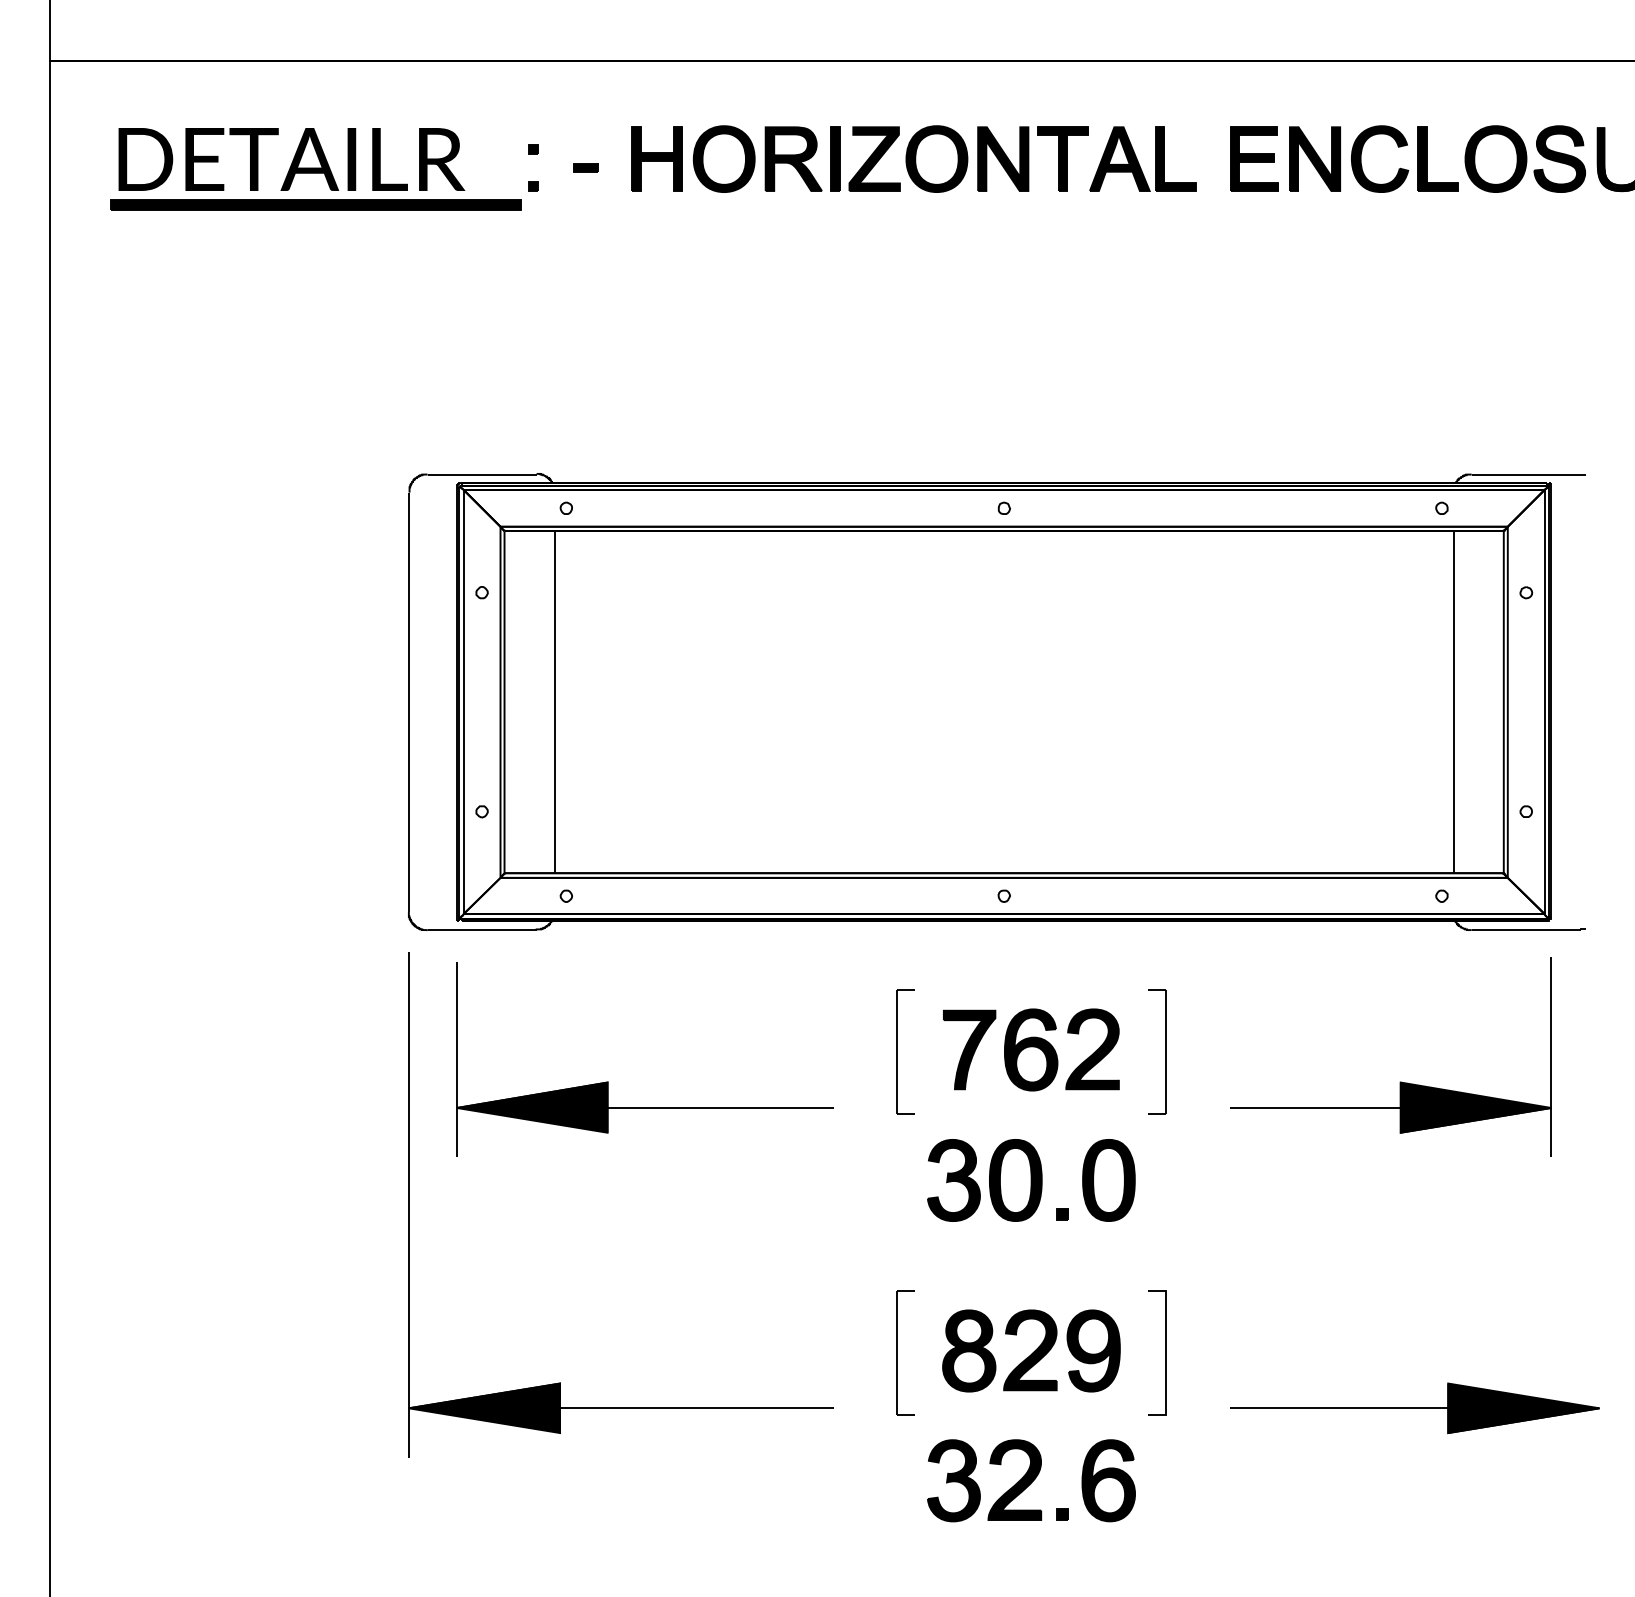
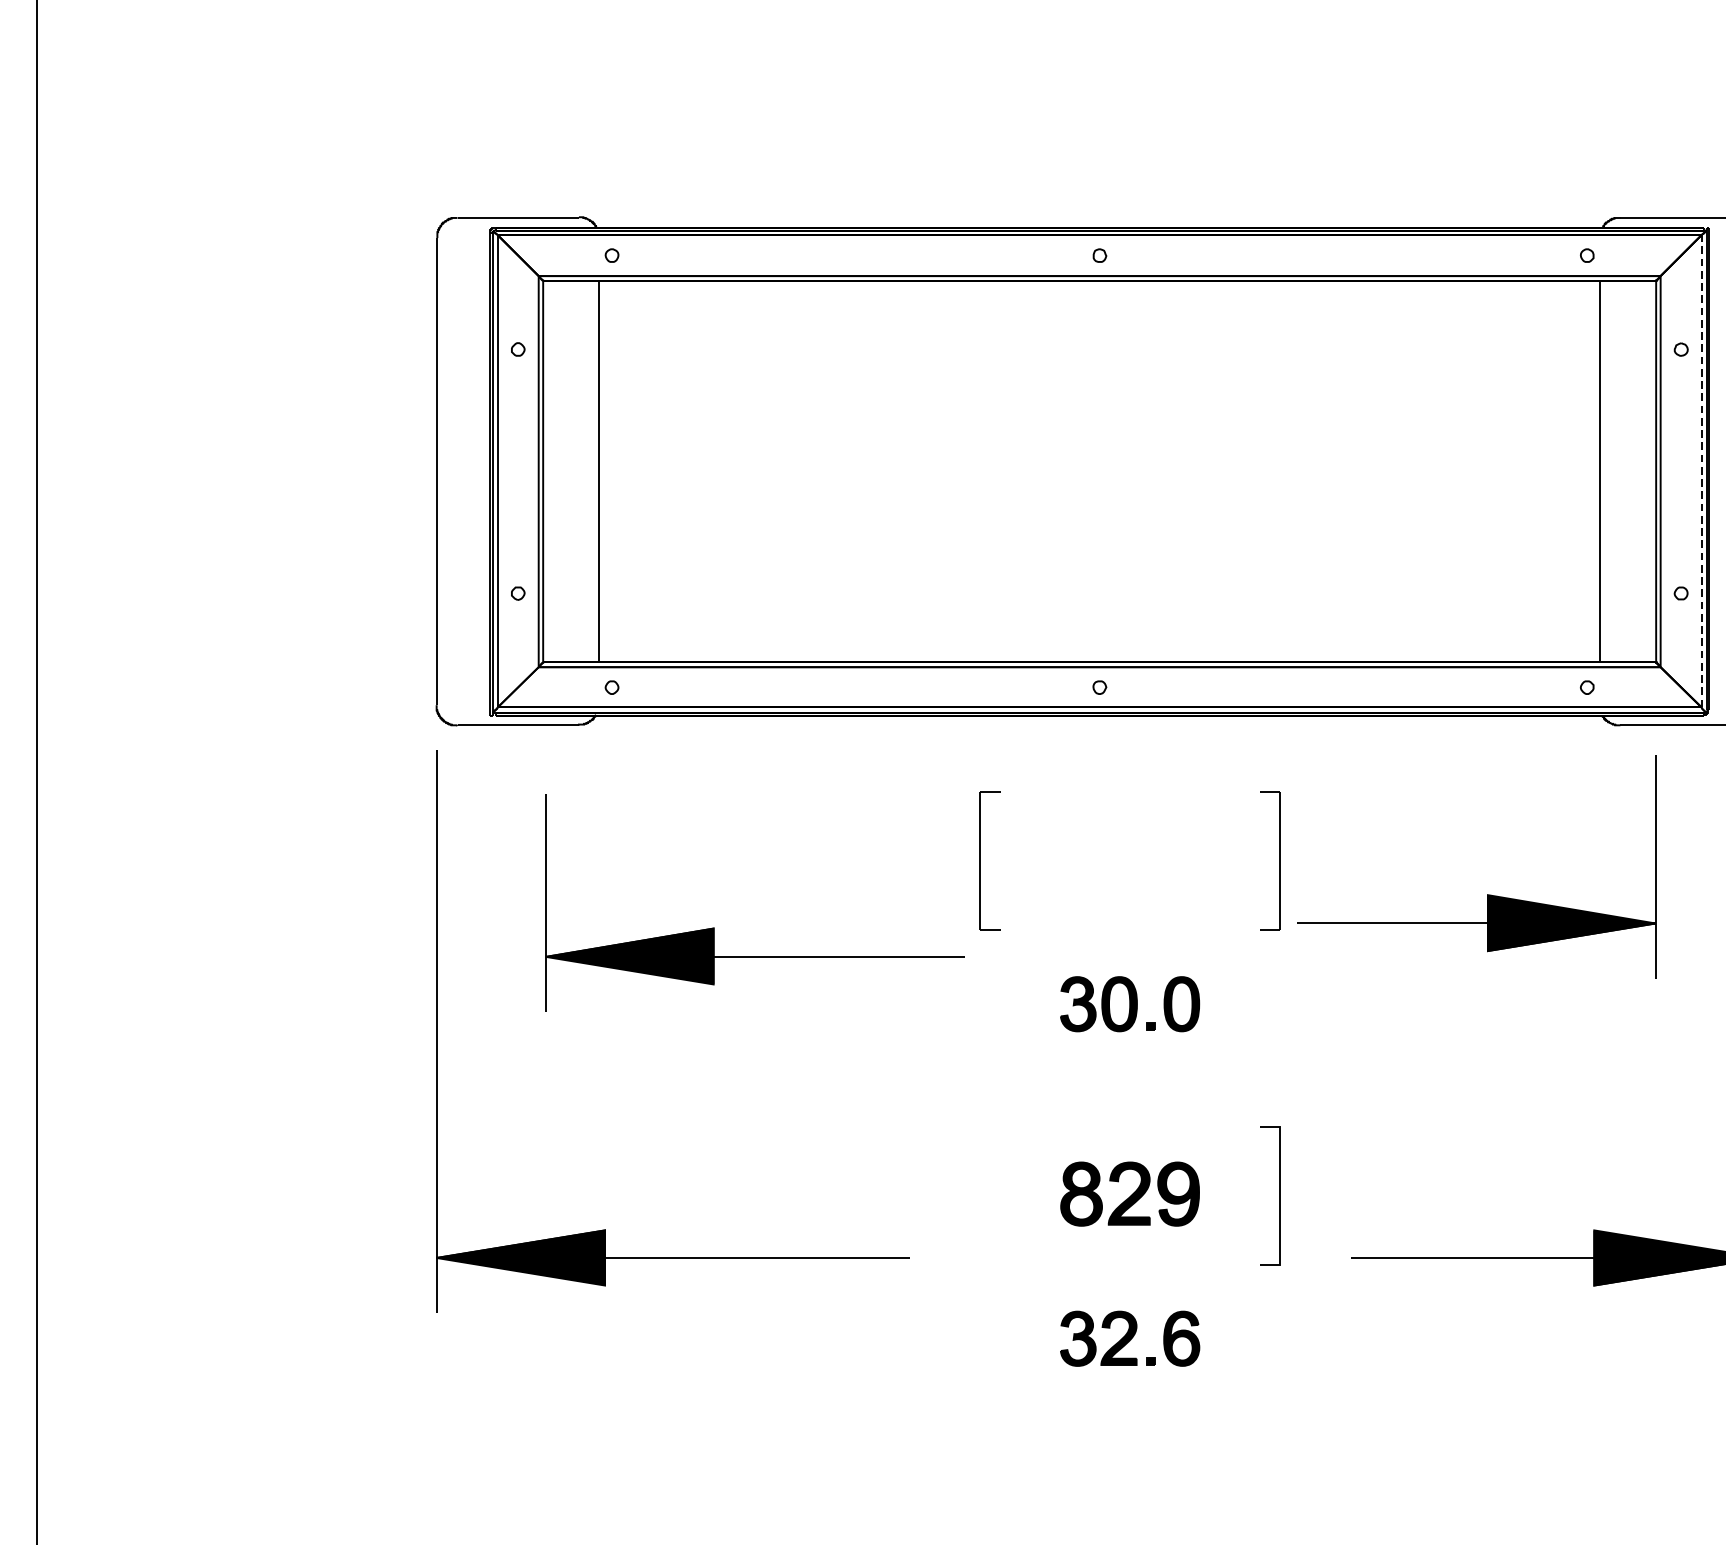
line: (1544, 701) -> (1701, 470), solid -> dashed
part: (1031, 1049) -> (1130, 858), removed
part: (608, 1081) -> (714, 927), moved
part: (1400, 1081) -> (1487, 893), moved
part: (1031, 1180) -> (1130, 1004), size x0.6
part: (1031, 1350) -> (1130, 1193), size x0.7
part: (897, 1352) -> (980, 1195), removed
part: (1031, 1480) -> (1130, 1338), size x0.6

